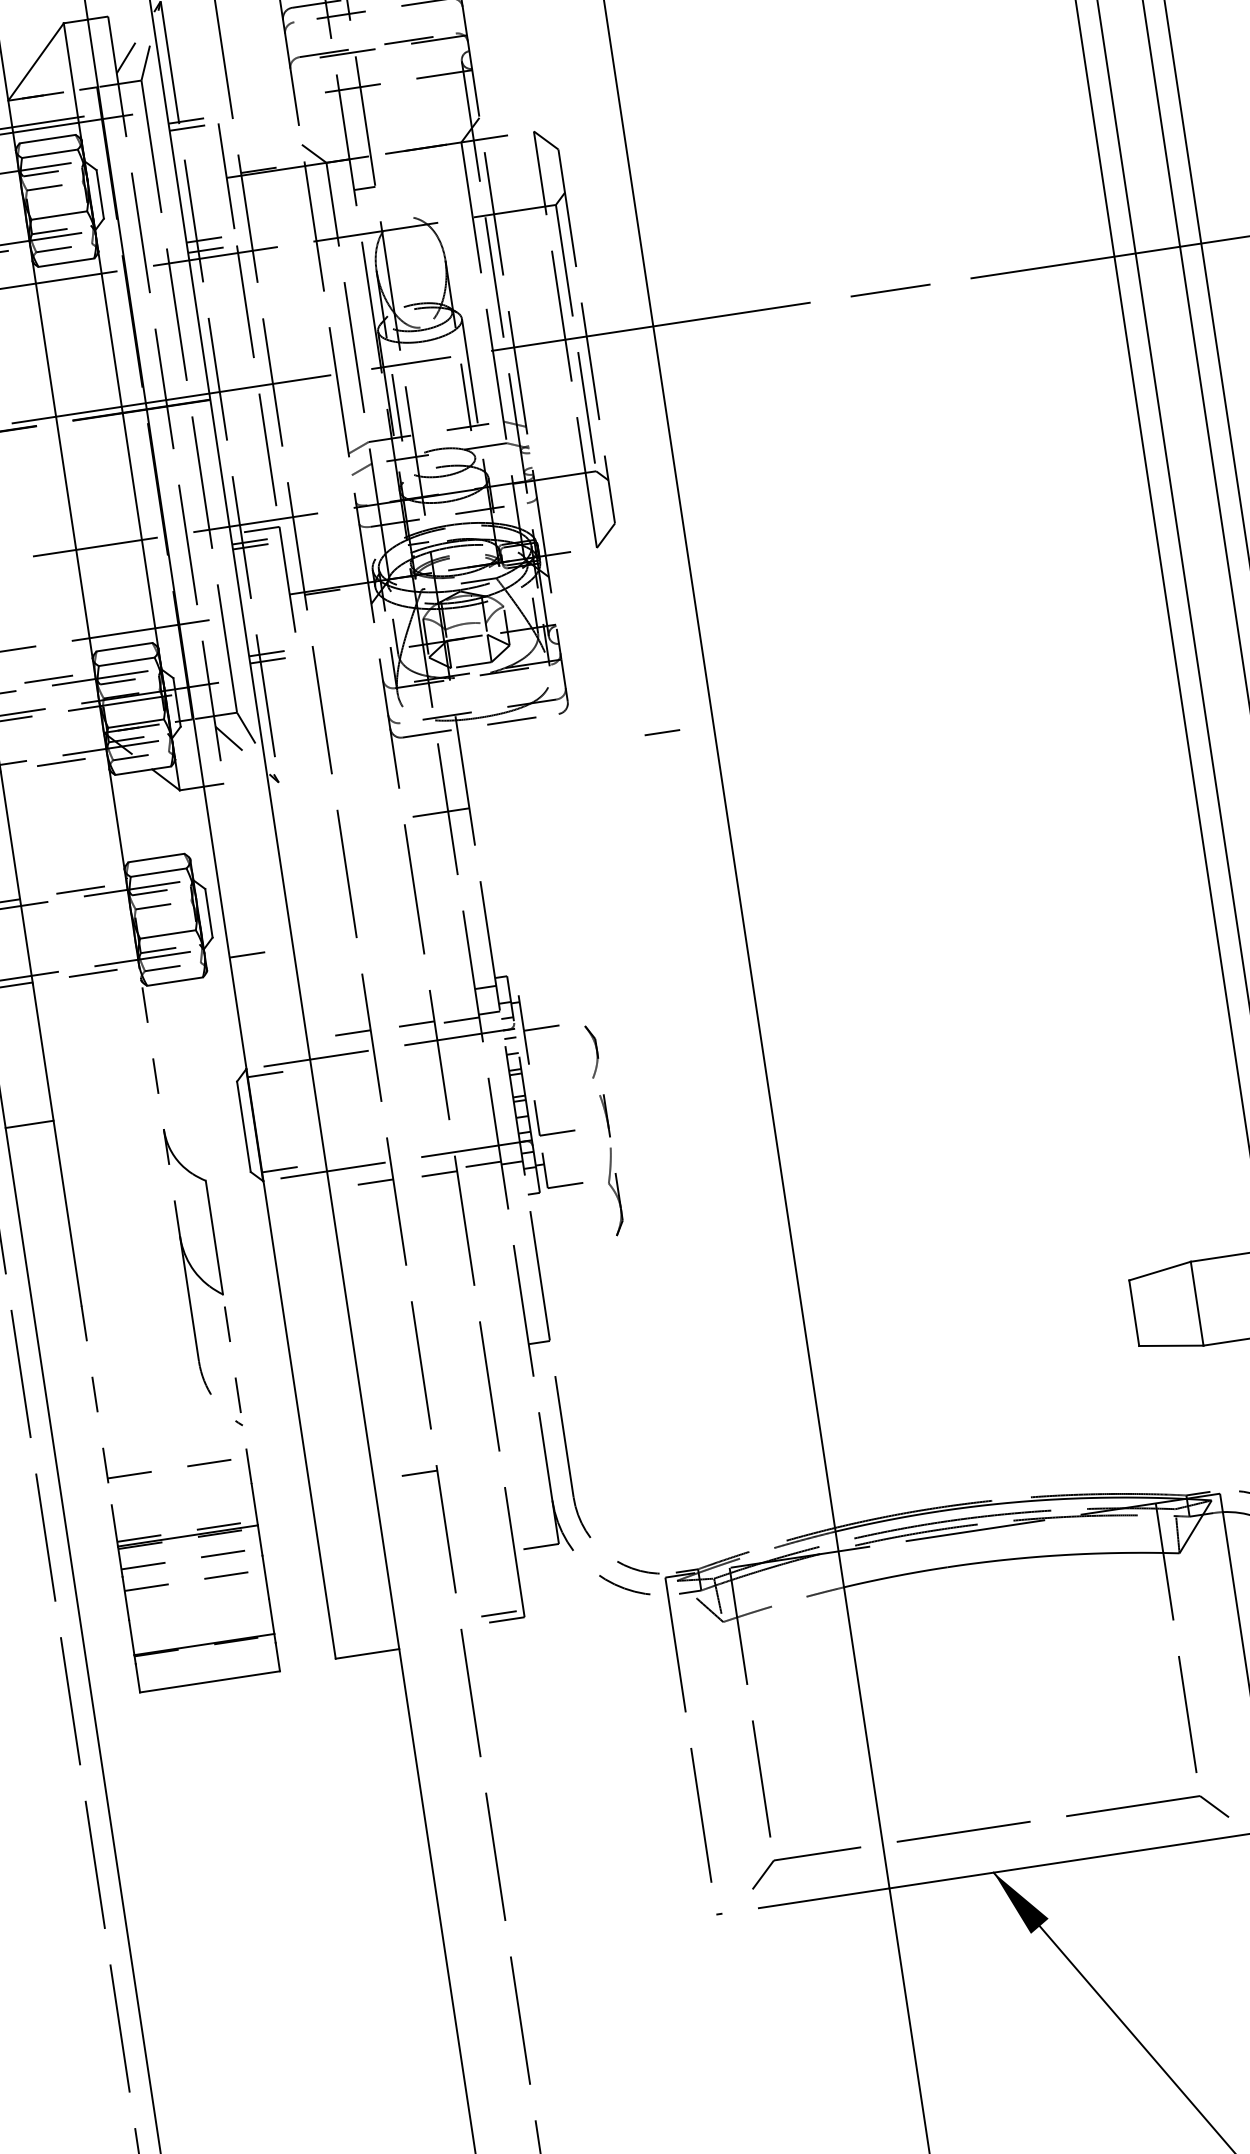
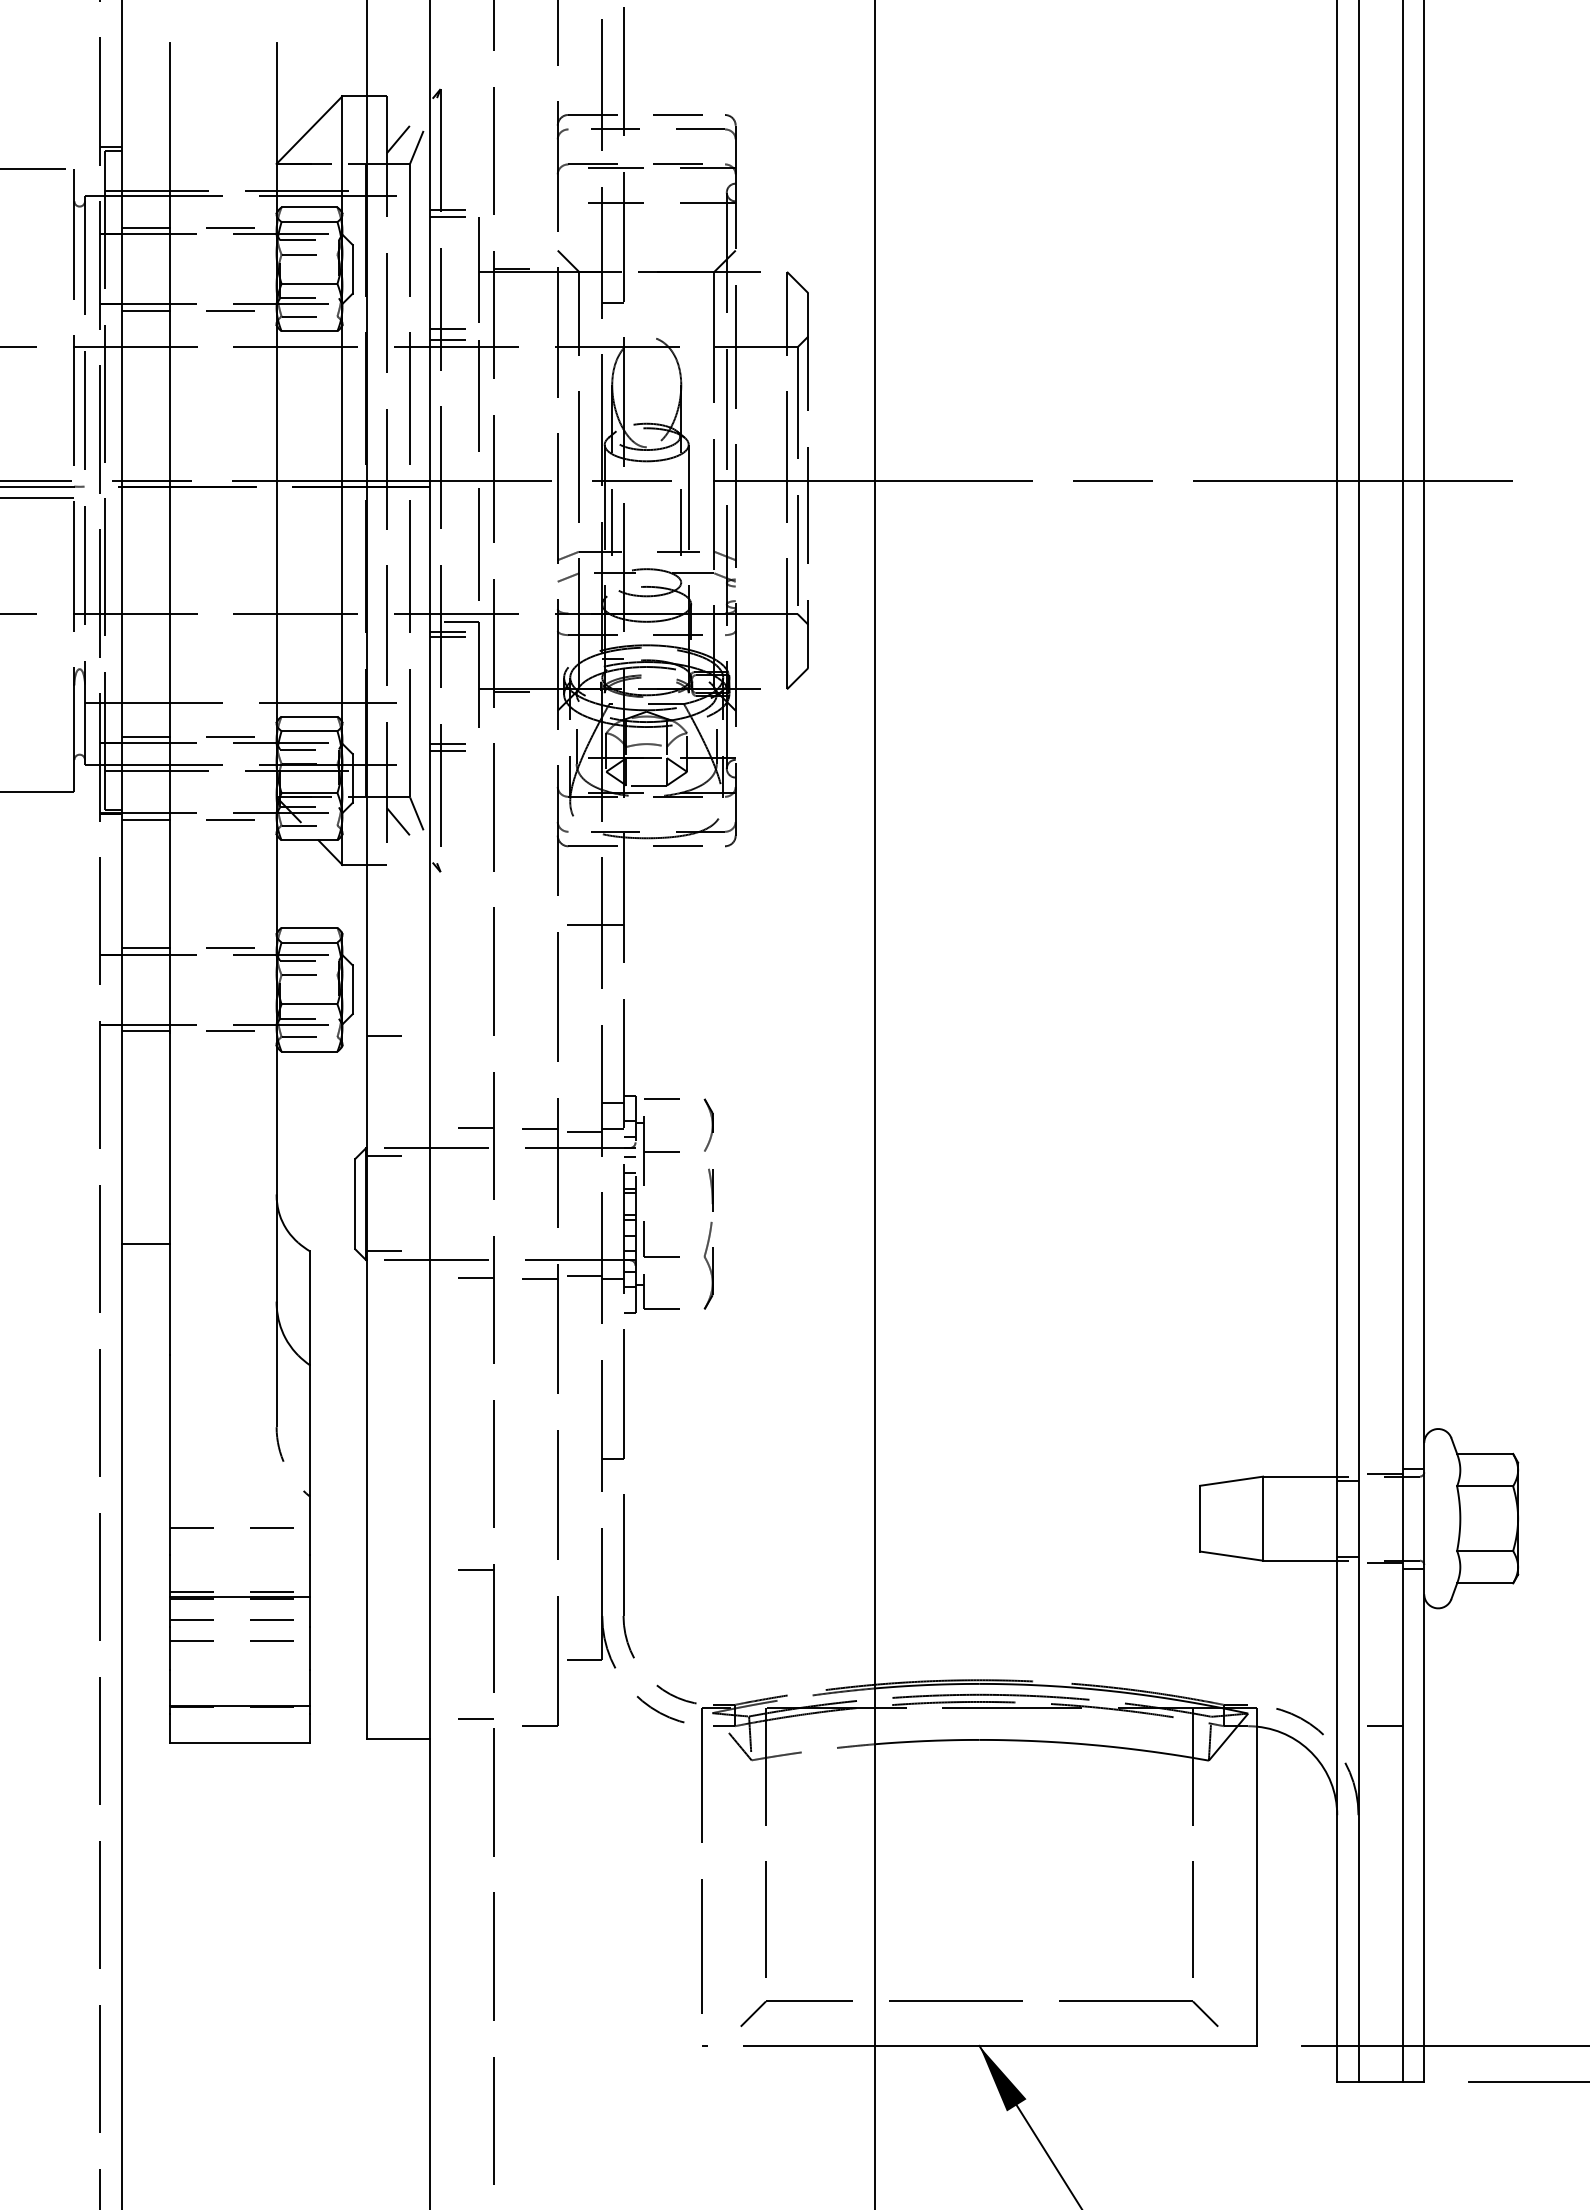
line: (662, 732) -> (661, 1098), moved
line: (159, 1101) -> (276, 1166), dashed -> solid
line: (29, 1124) -> (145, 1244), moved
part: (604, 1129) -> (708, 1203), moved
line: (237, 1388) -> (310, 1459), dashed -> solid
line: (96, 1405) -> (169, 1455), dashed -> solid
line: (498, 1613) -> (475, 1718), moved

